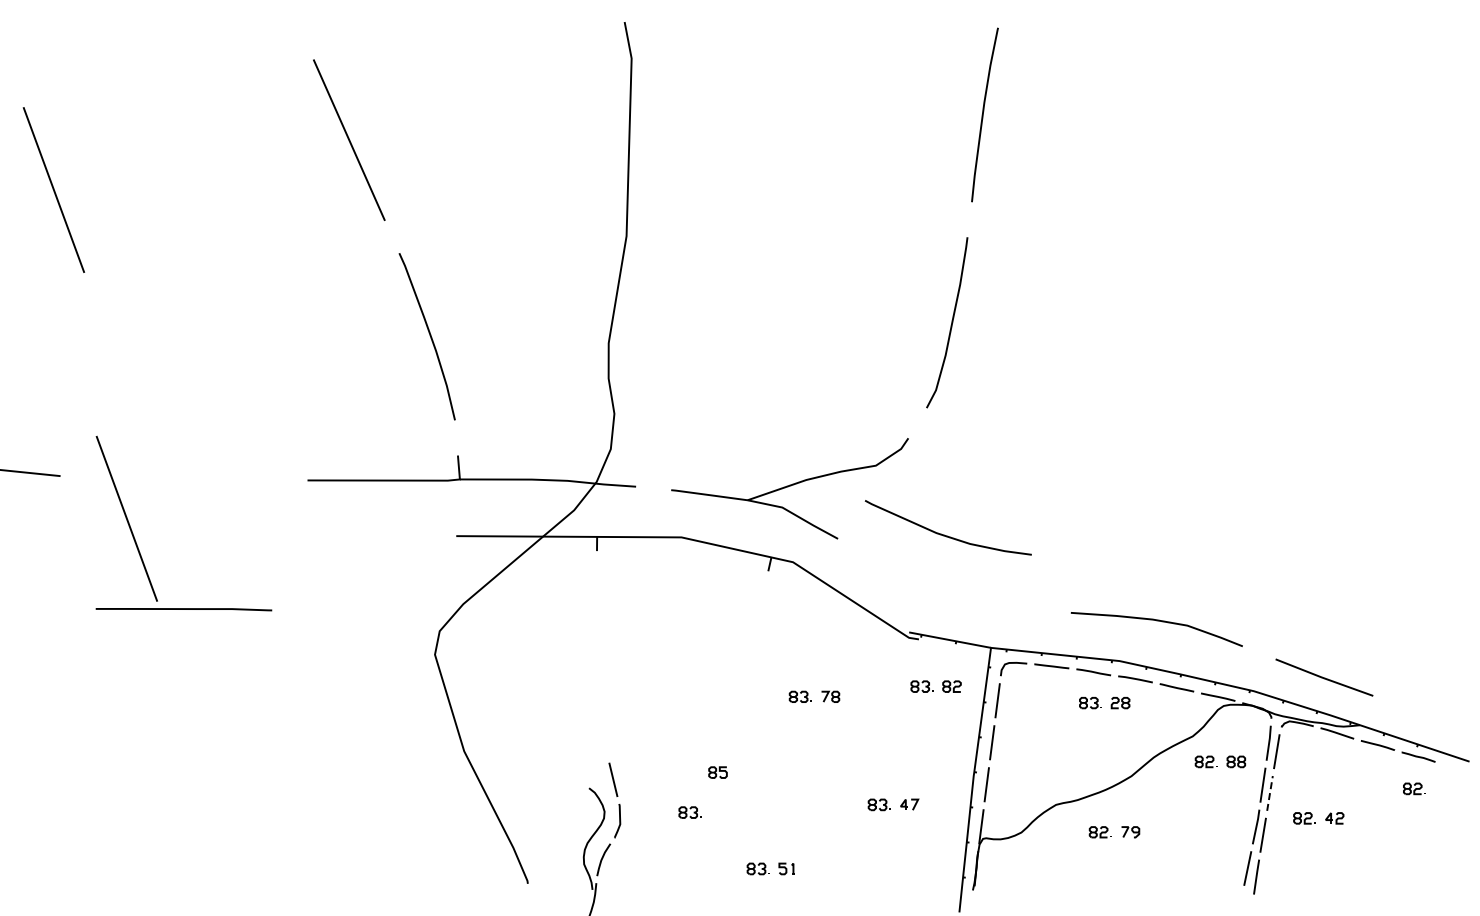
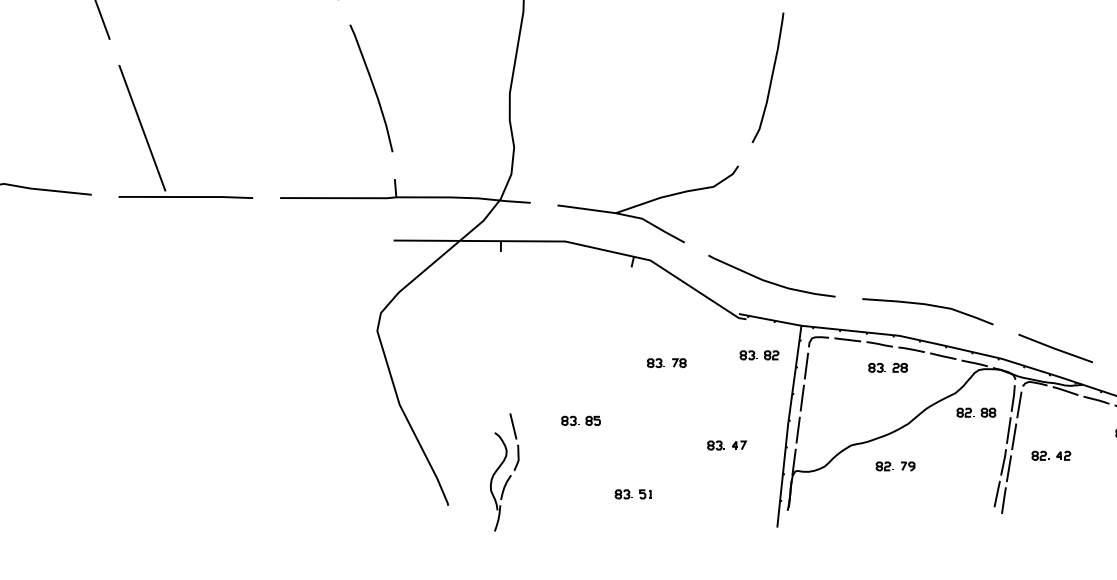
curve: (944, 534) -> (768, 281), moved
part: (135, 538) -> (148, 143), moved
line: (1269, 793) -> (1013, 436), dashed -> solid
part: (689, 812) -> (569, 420), moved

